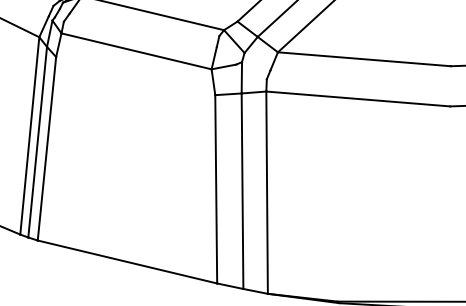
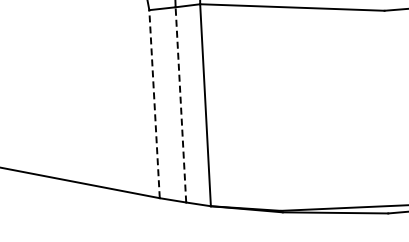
line: (216, 188) -> (154, 103), solid -> dashed
line: (242, 191) -> (180, 105), solid -> dashed

